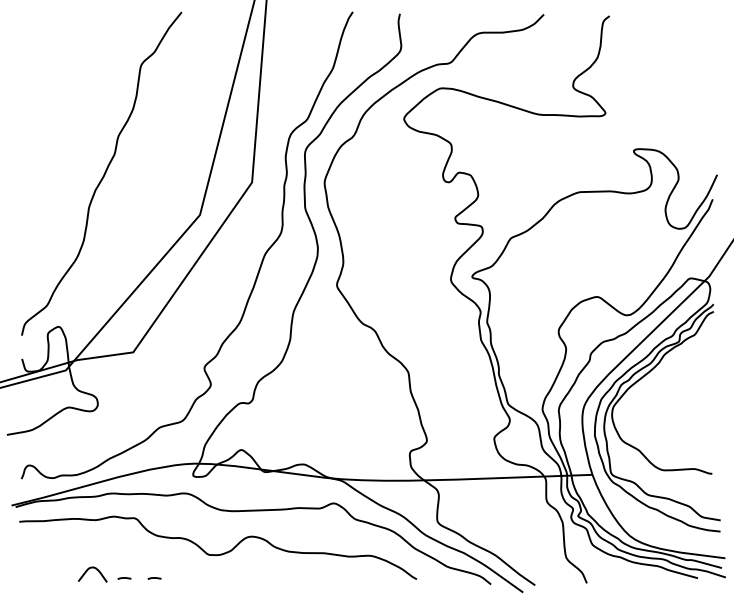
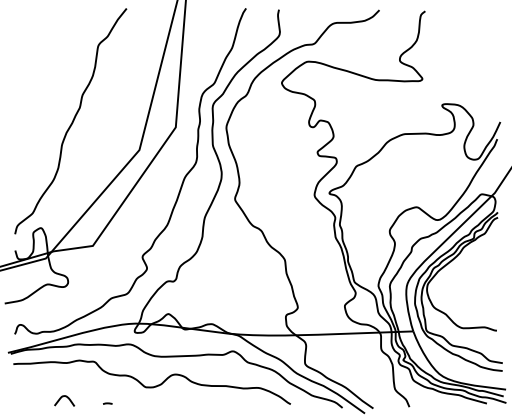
line: (124, 578) -> (86, 403), removed

